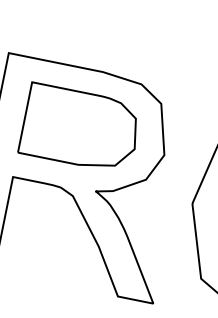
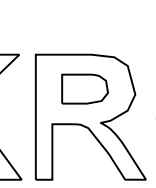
part: (79, 127) -> (84, 88), size x0.7

